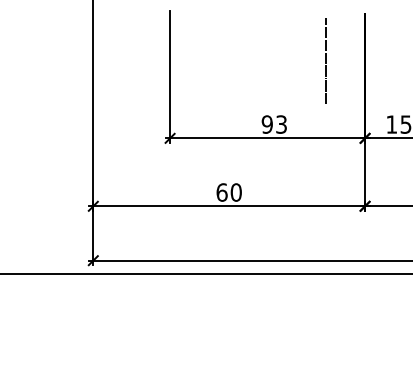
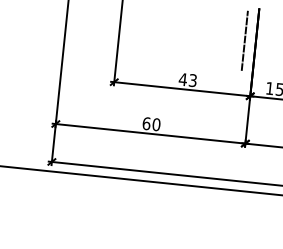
line: (325, 60) -> (244, 40), moved
text: (267, 124) -> (183, 79), 93 -> 43

